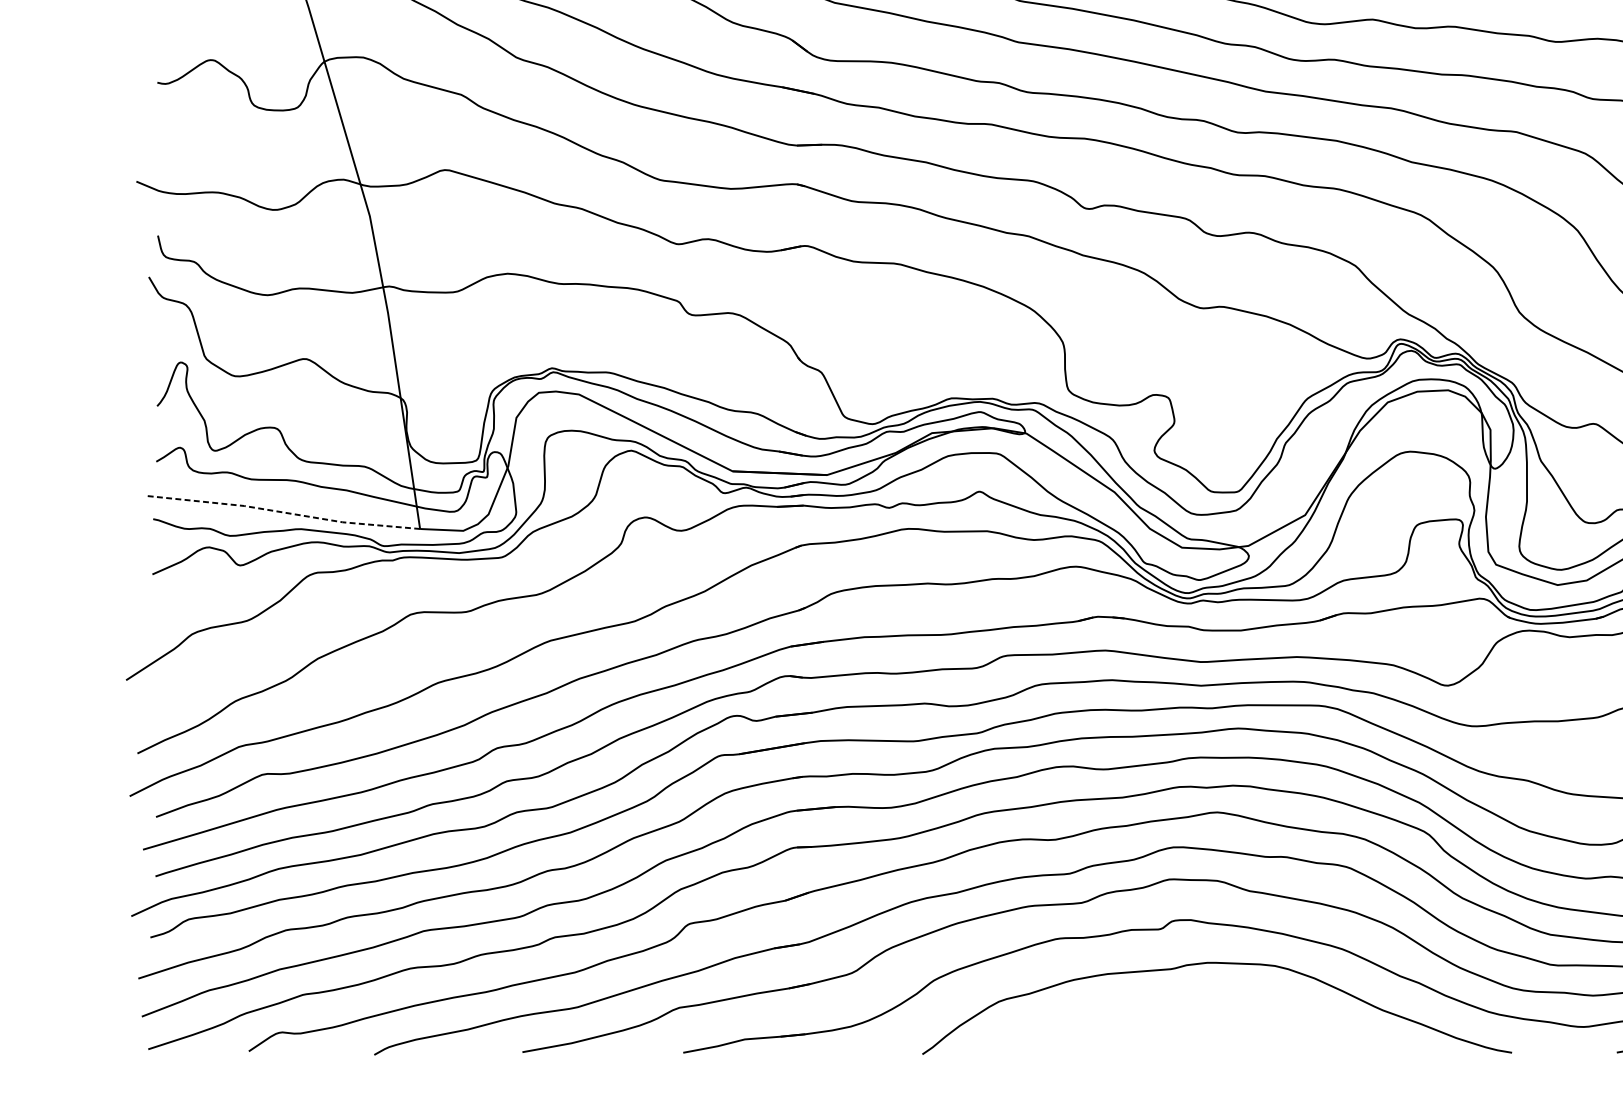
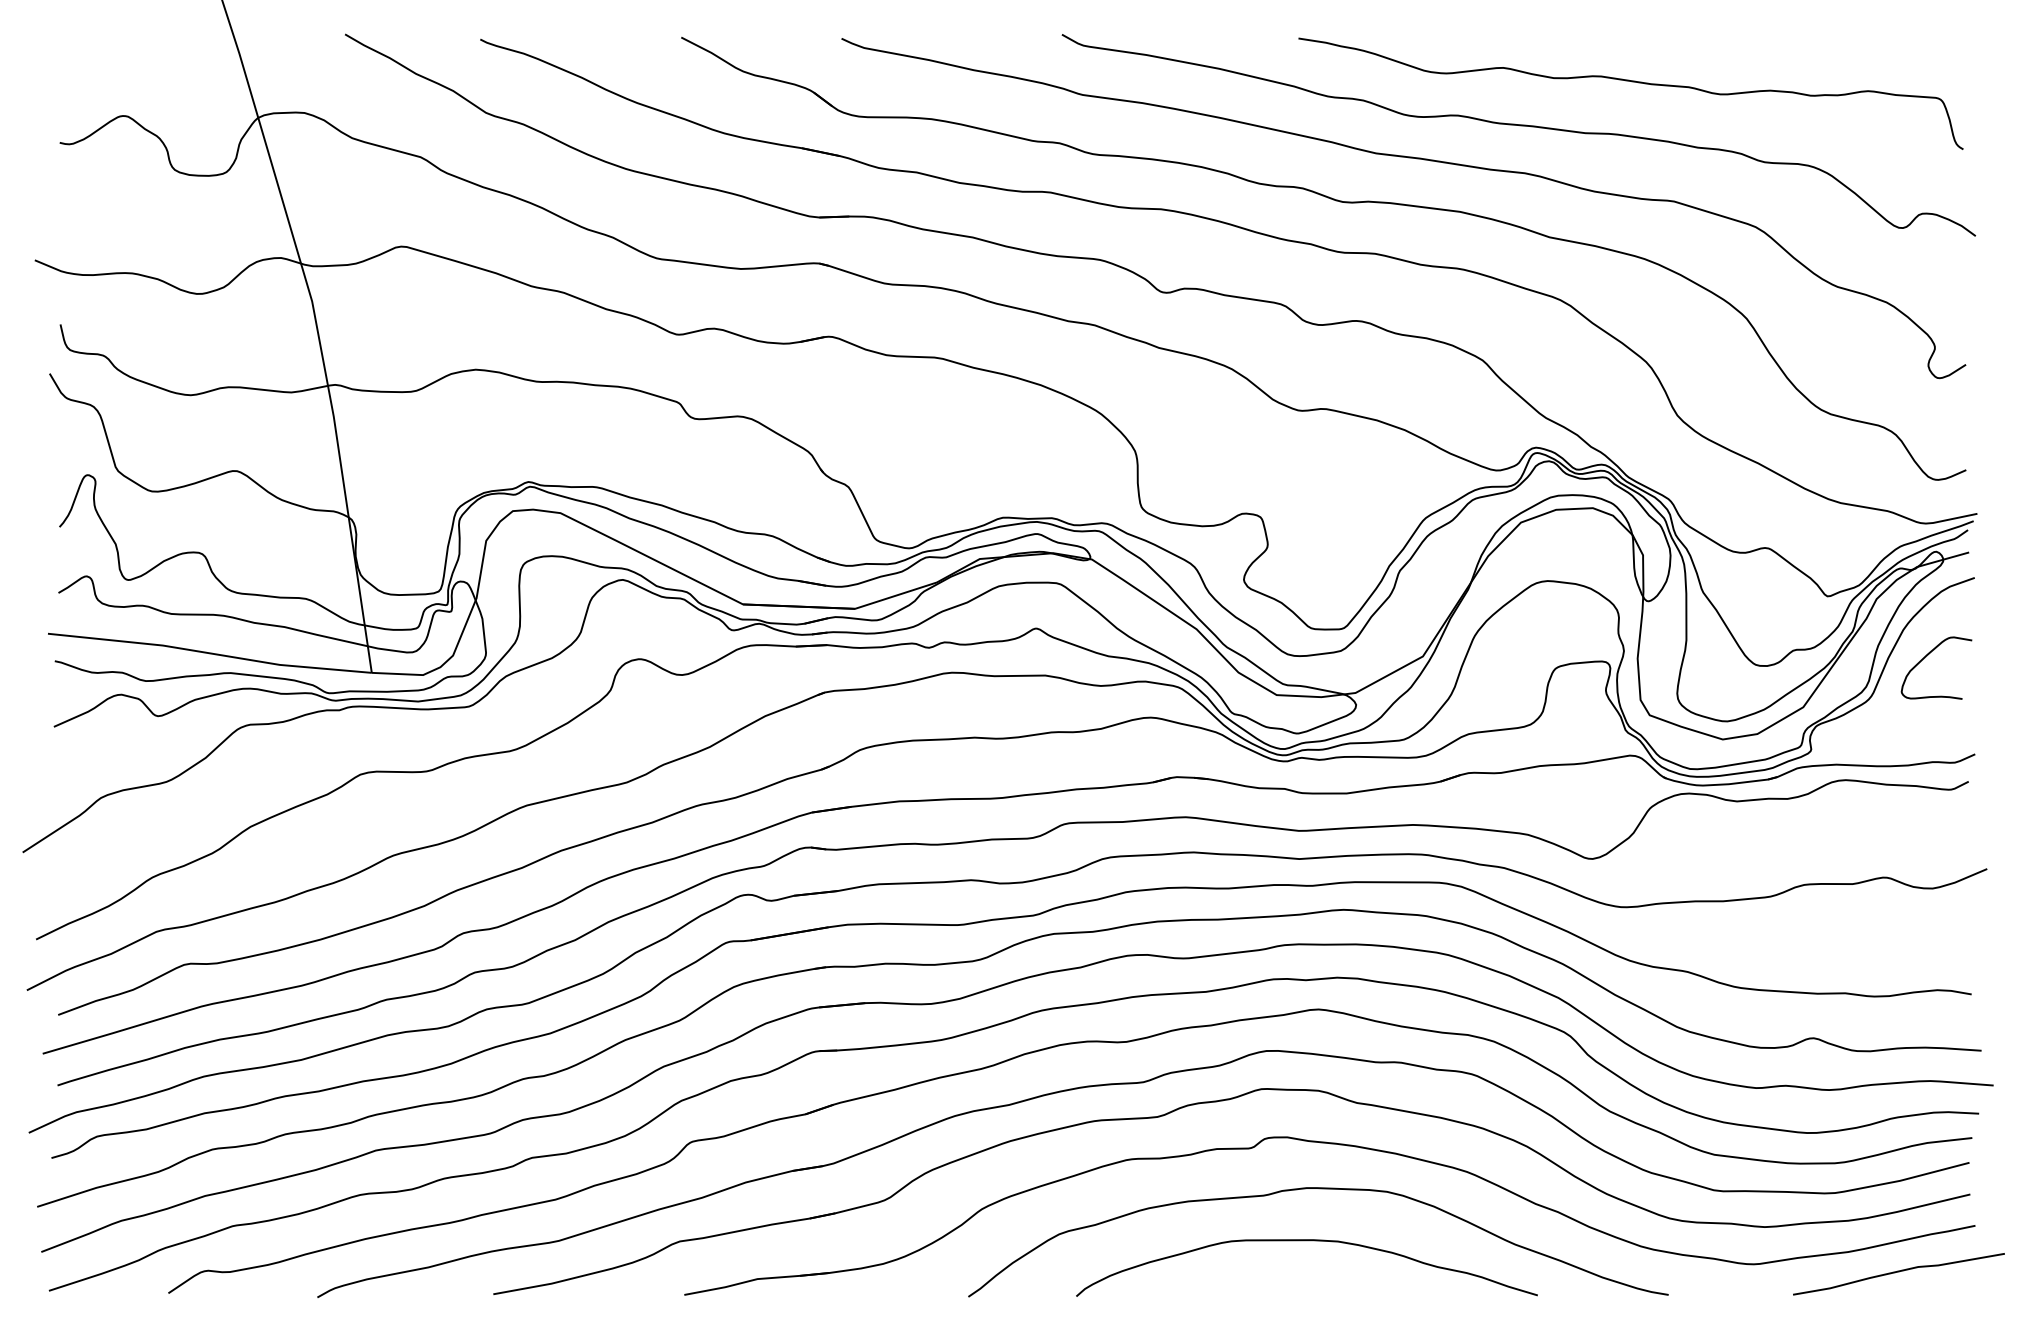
line: (284, 512) -> (210, 653), dashed -> solid
curve: (1207, 1007) -> (1306, 1241), added

